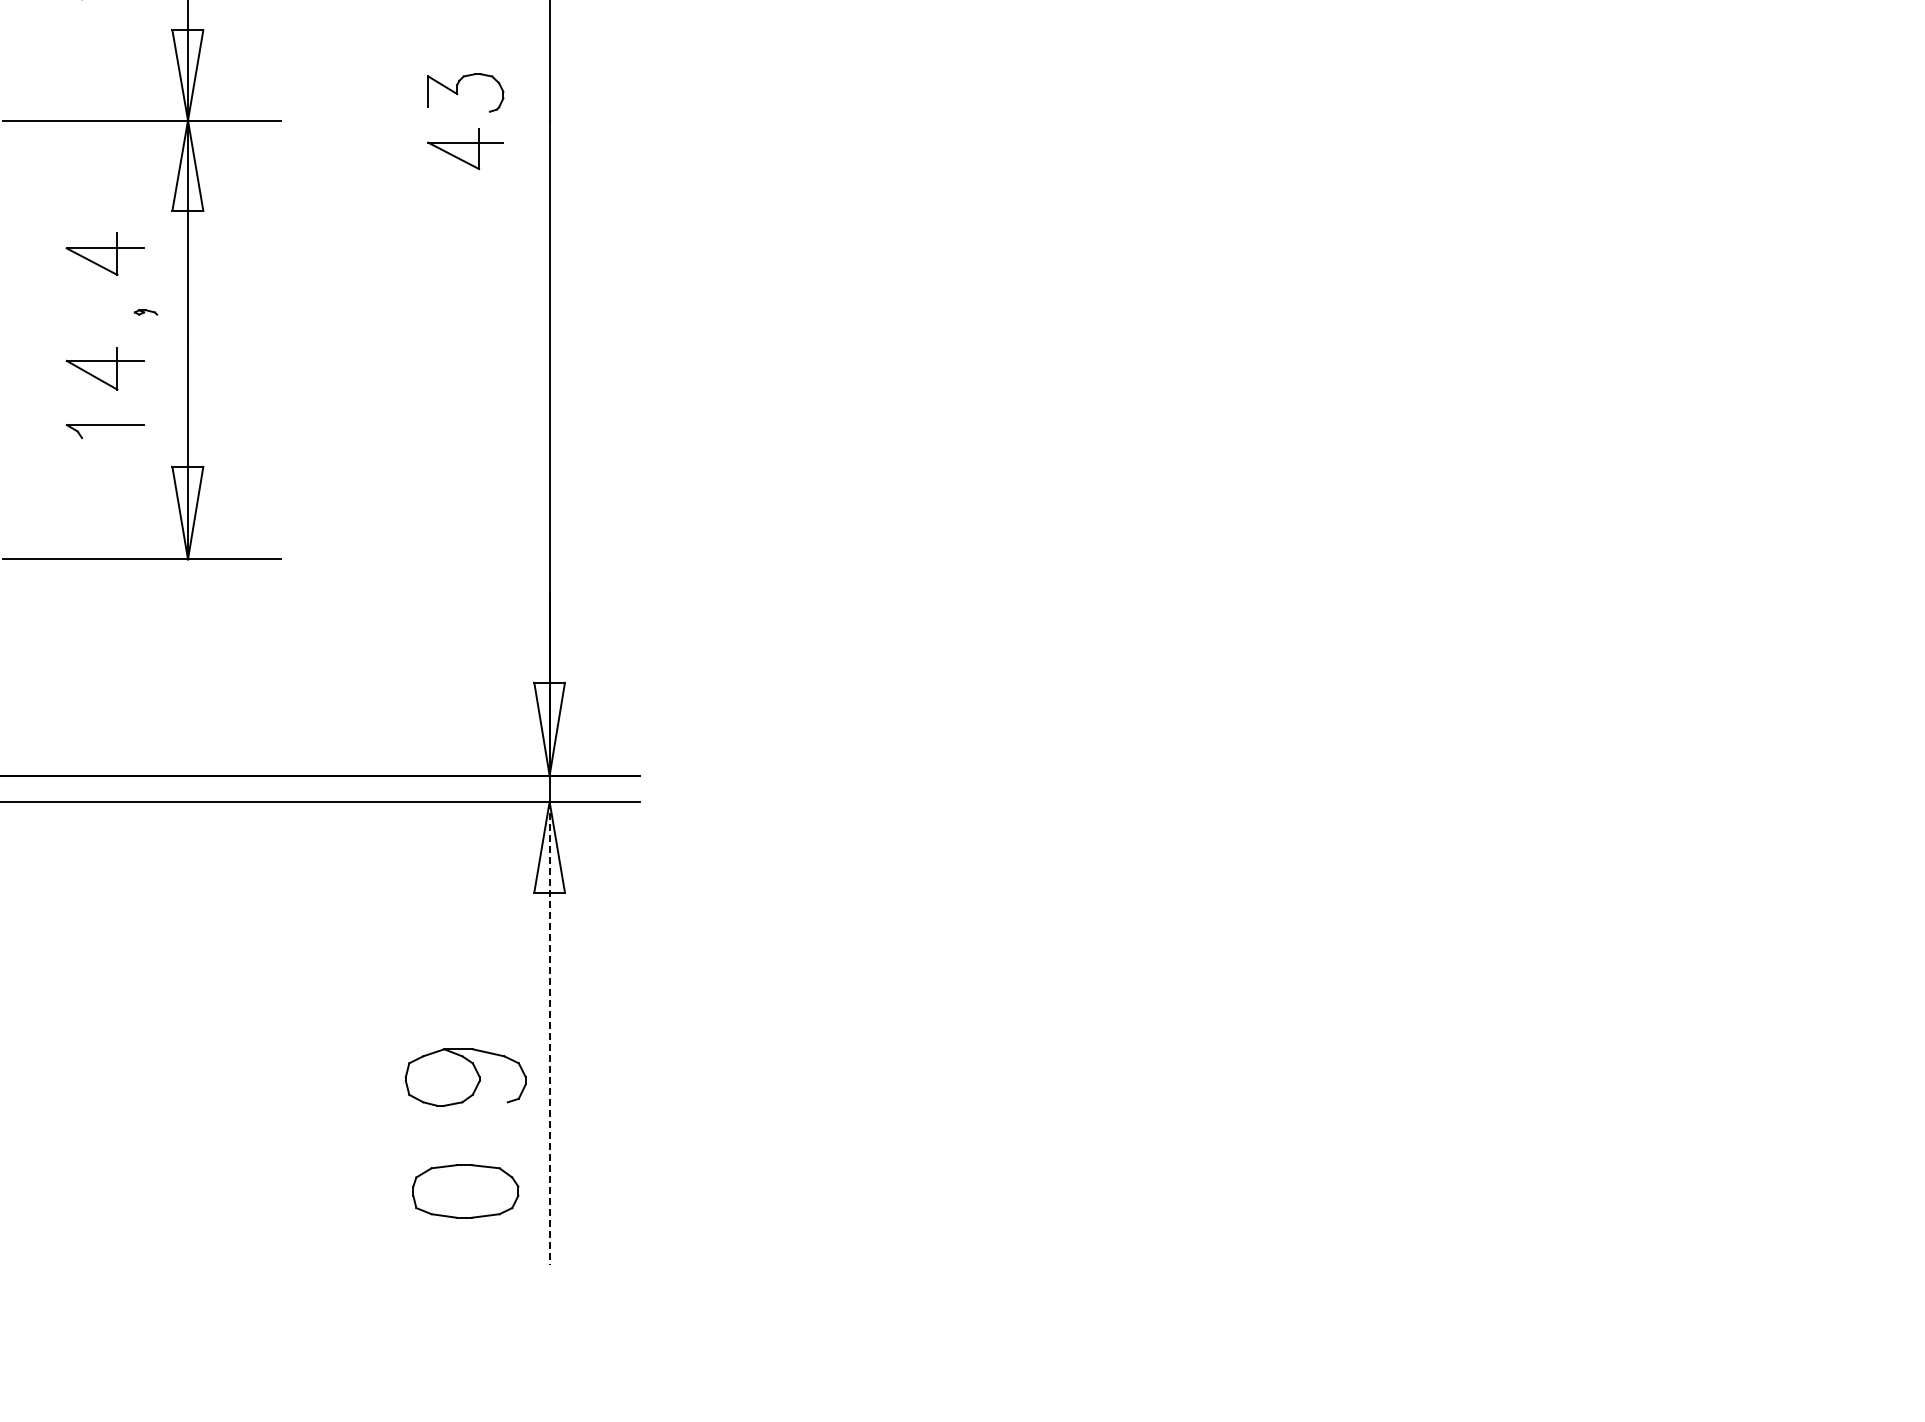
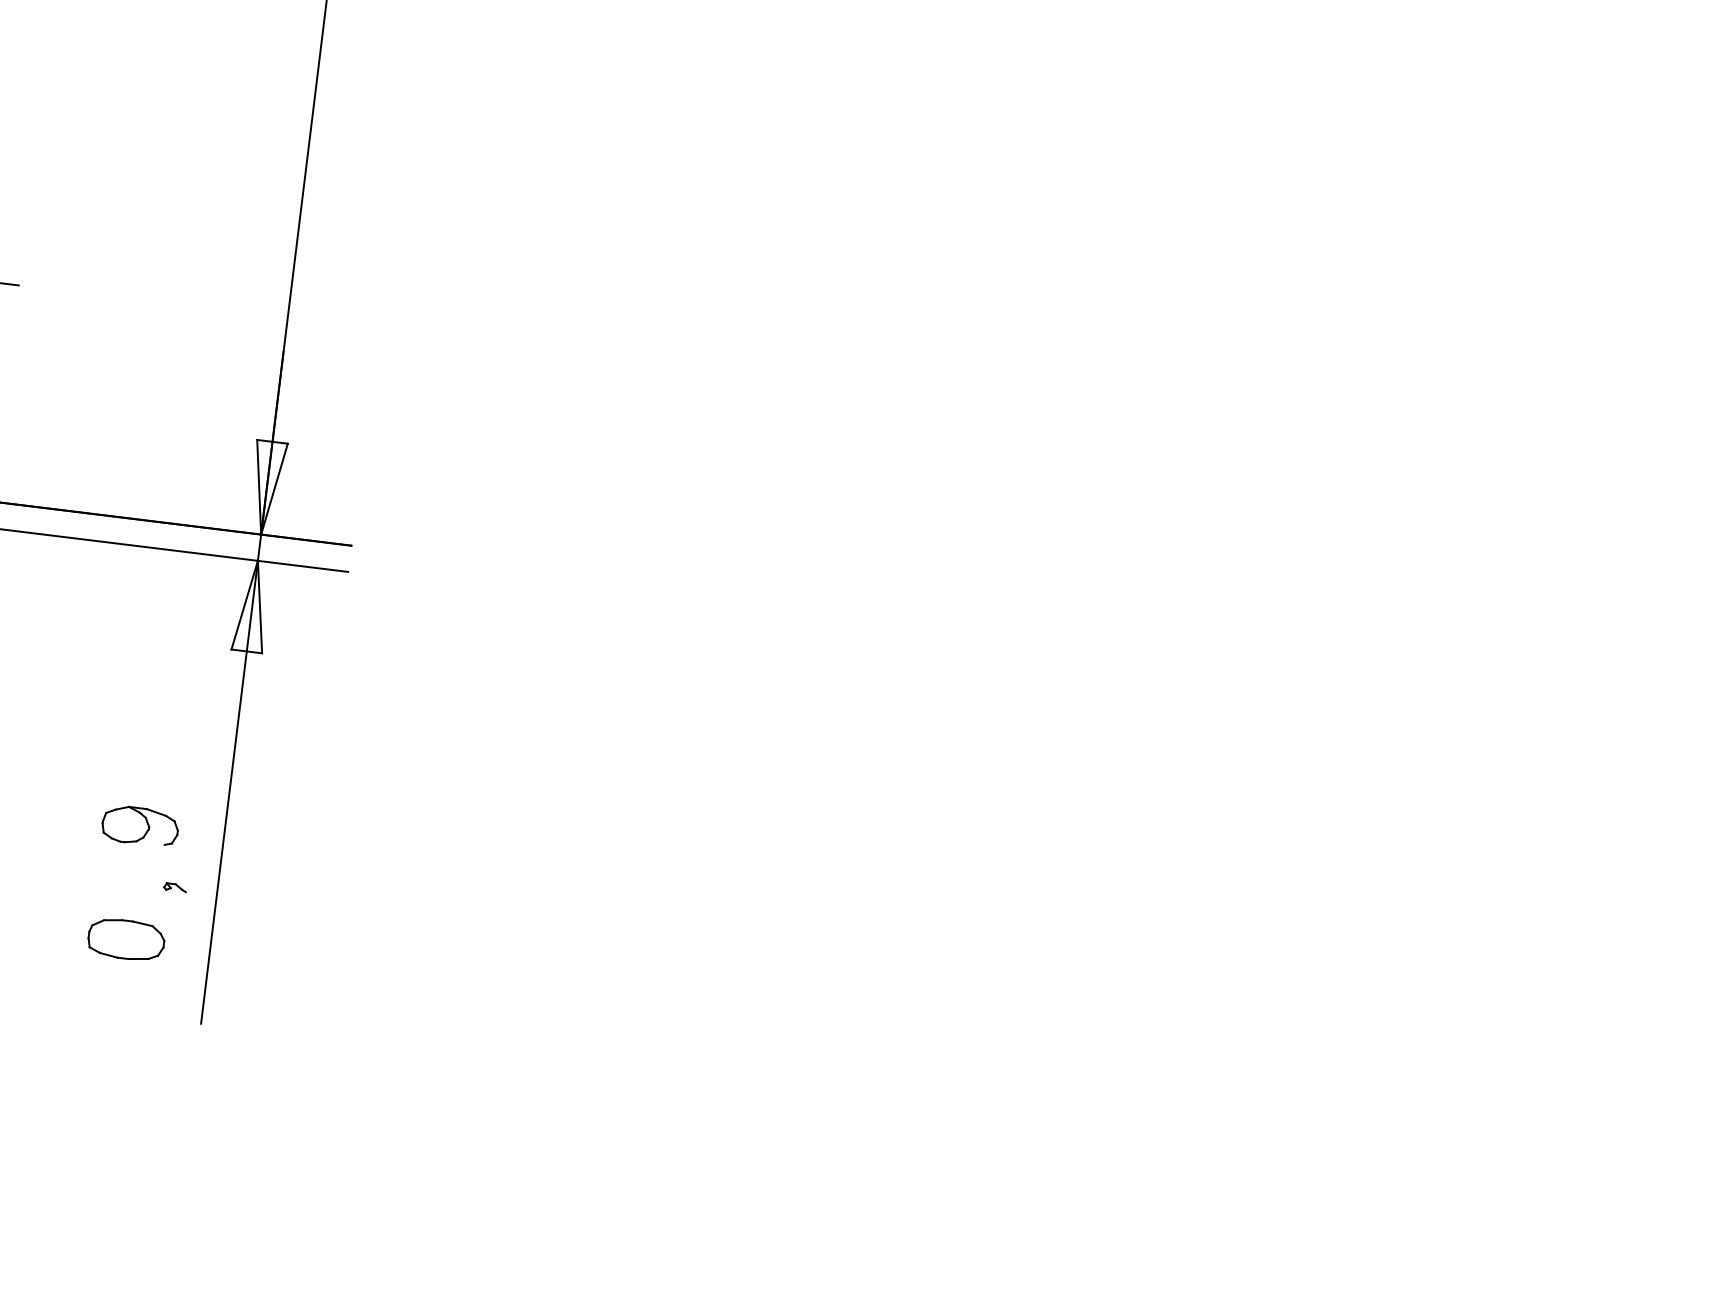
line: (549, 1033) -> (229, 792), dashed -> solid
part: (465, 1077) -> (140, 825), size x0.62
part: (507, 1133) -> (175, 887), added
part: (465, 1190) -> (126, 938), size x0.71

